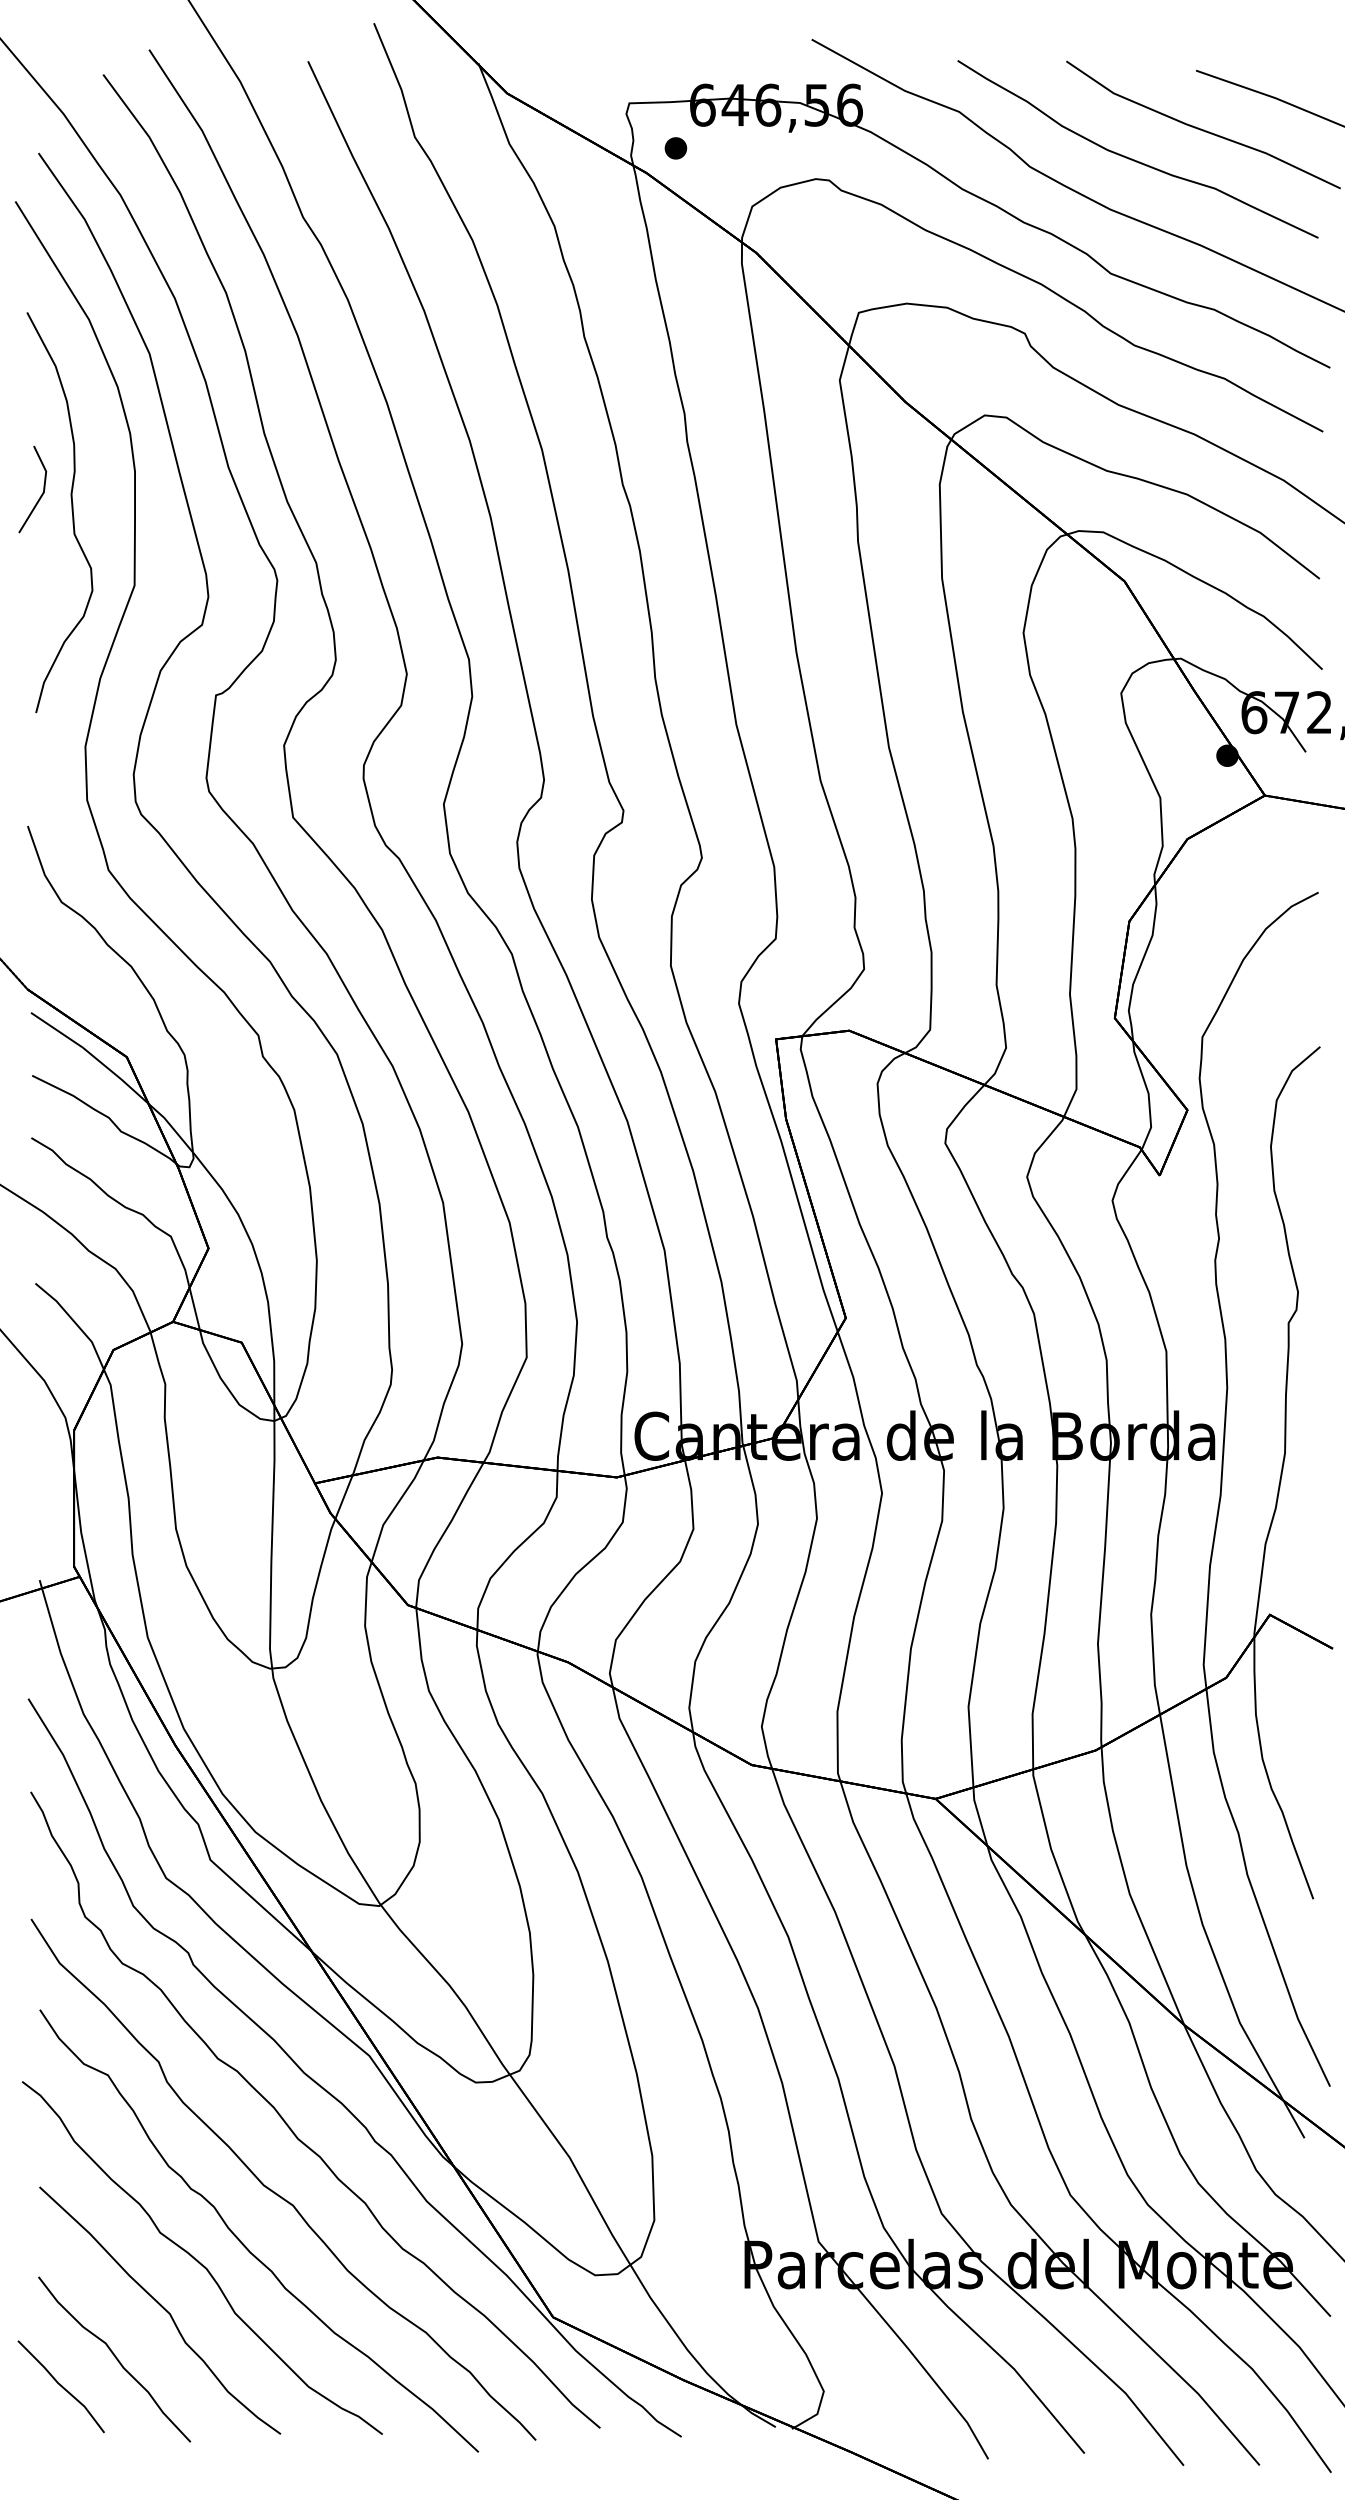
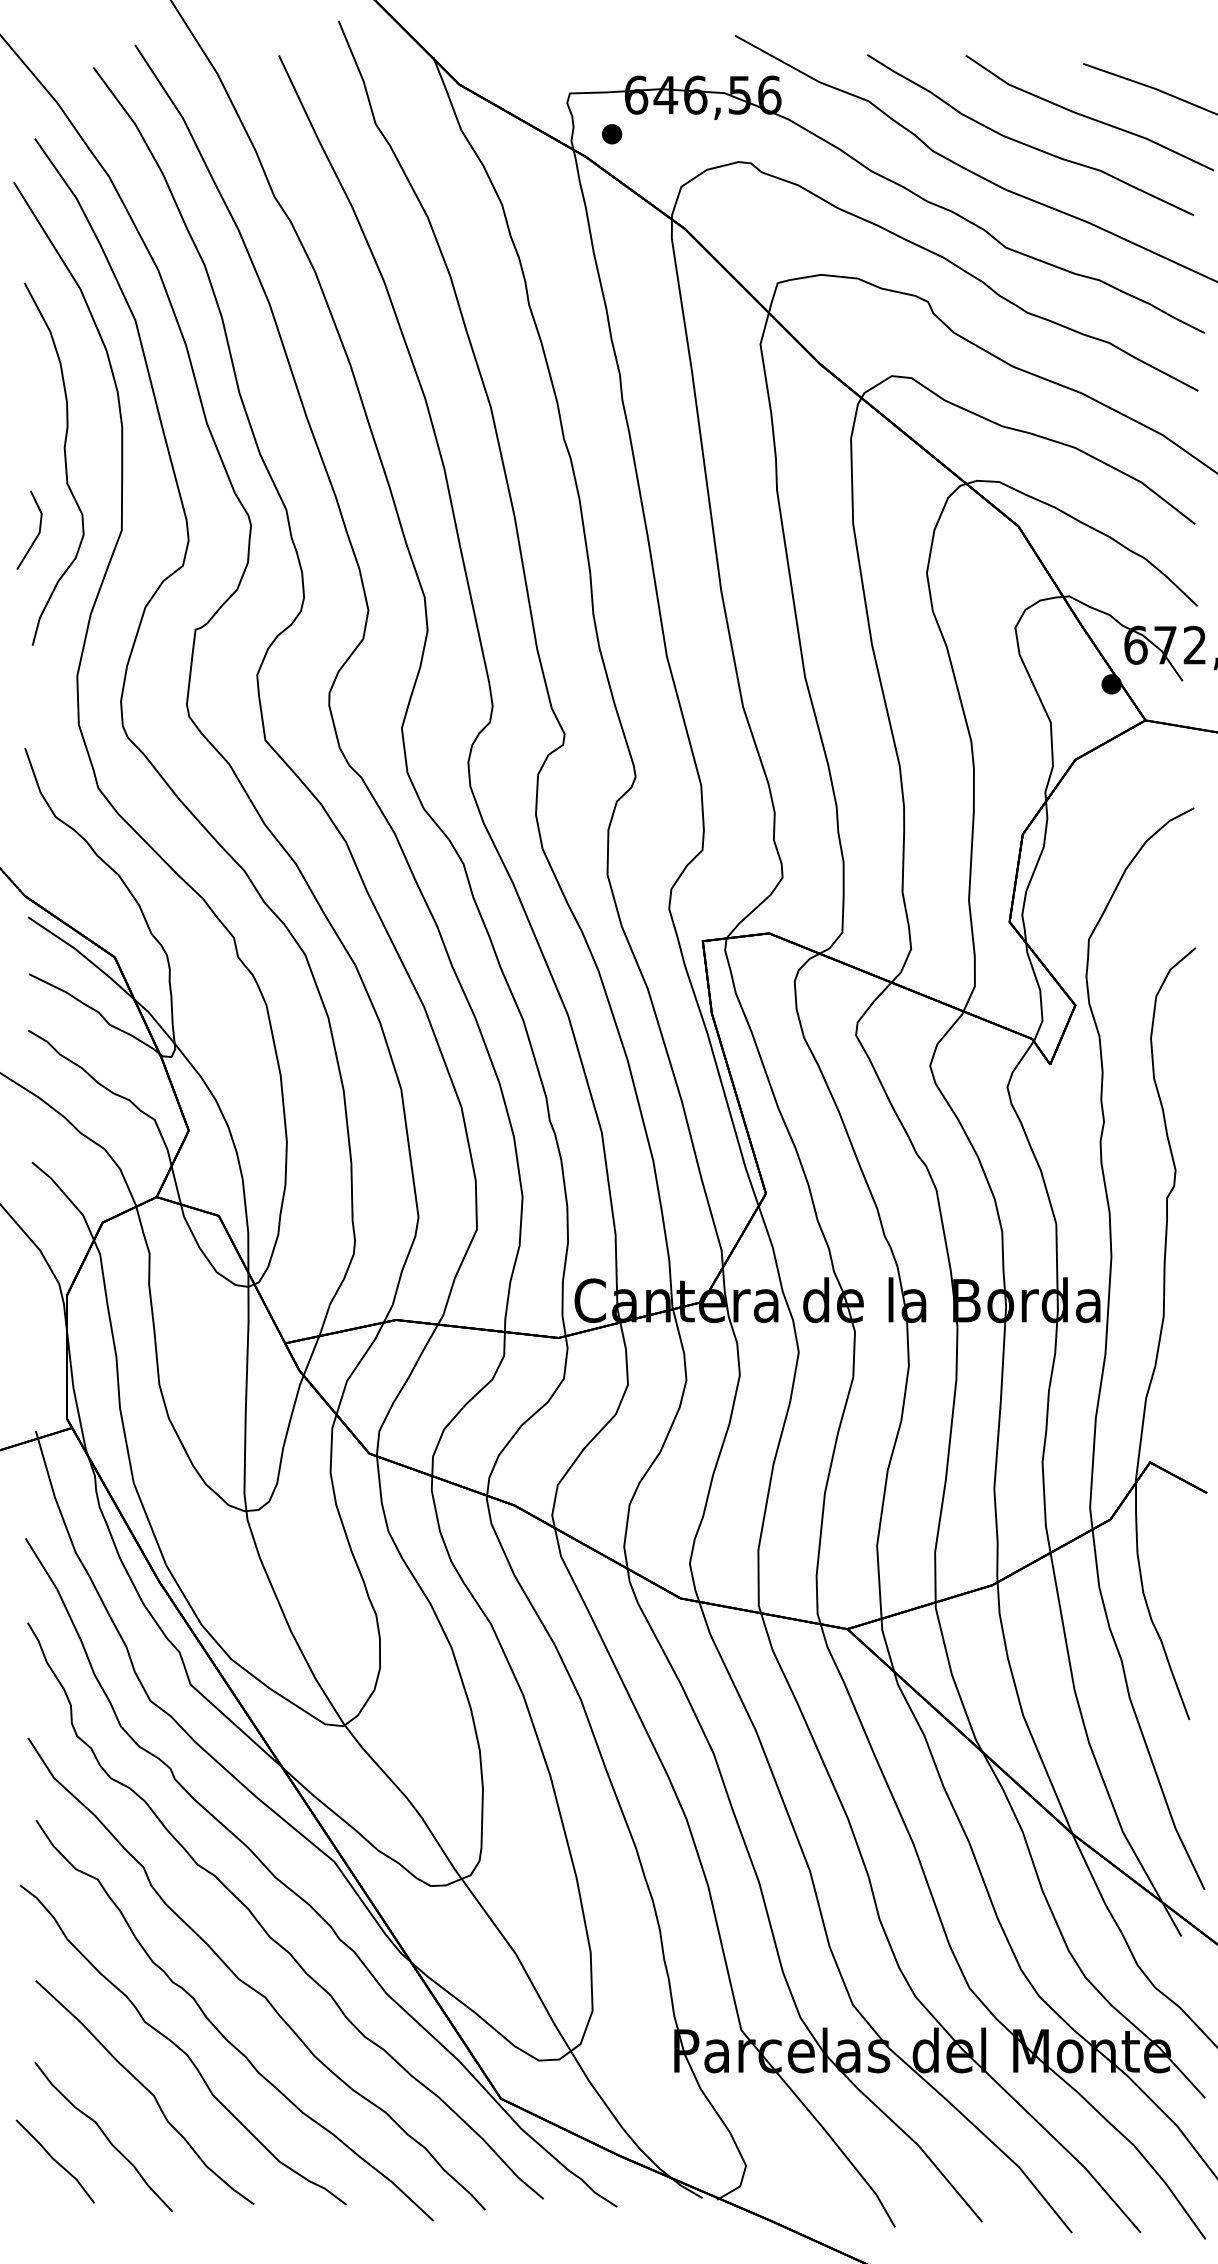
part: (40, 495) -> (36, 535), moved

